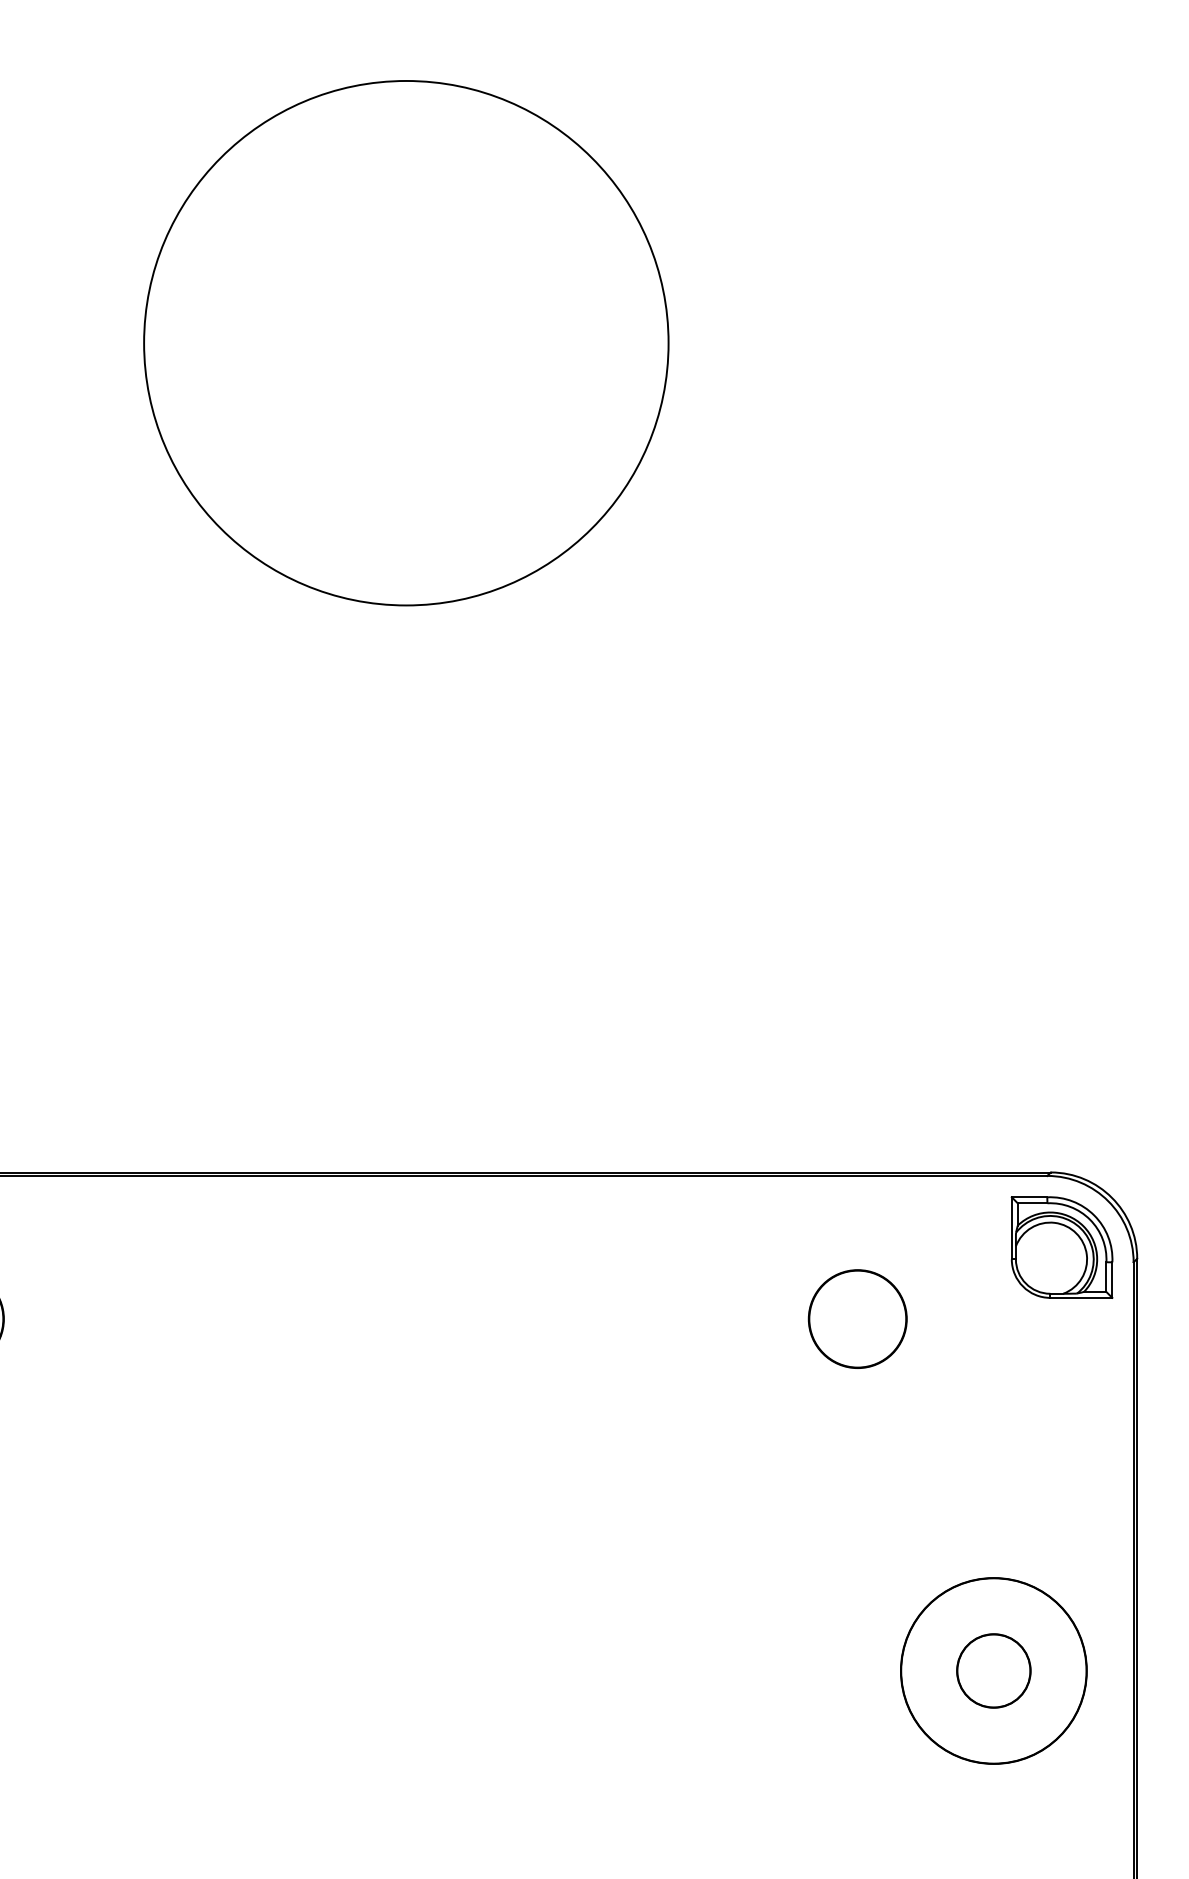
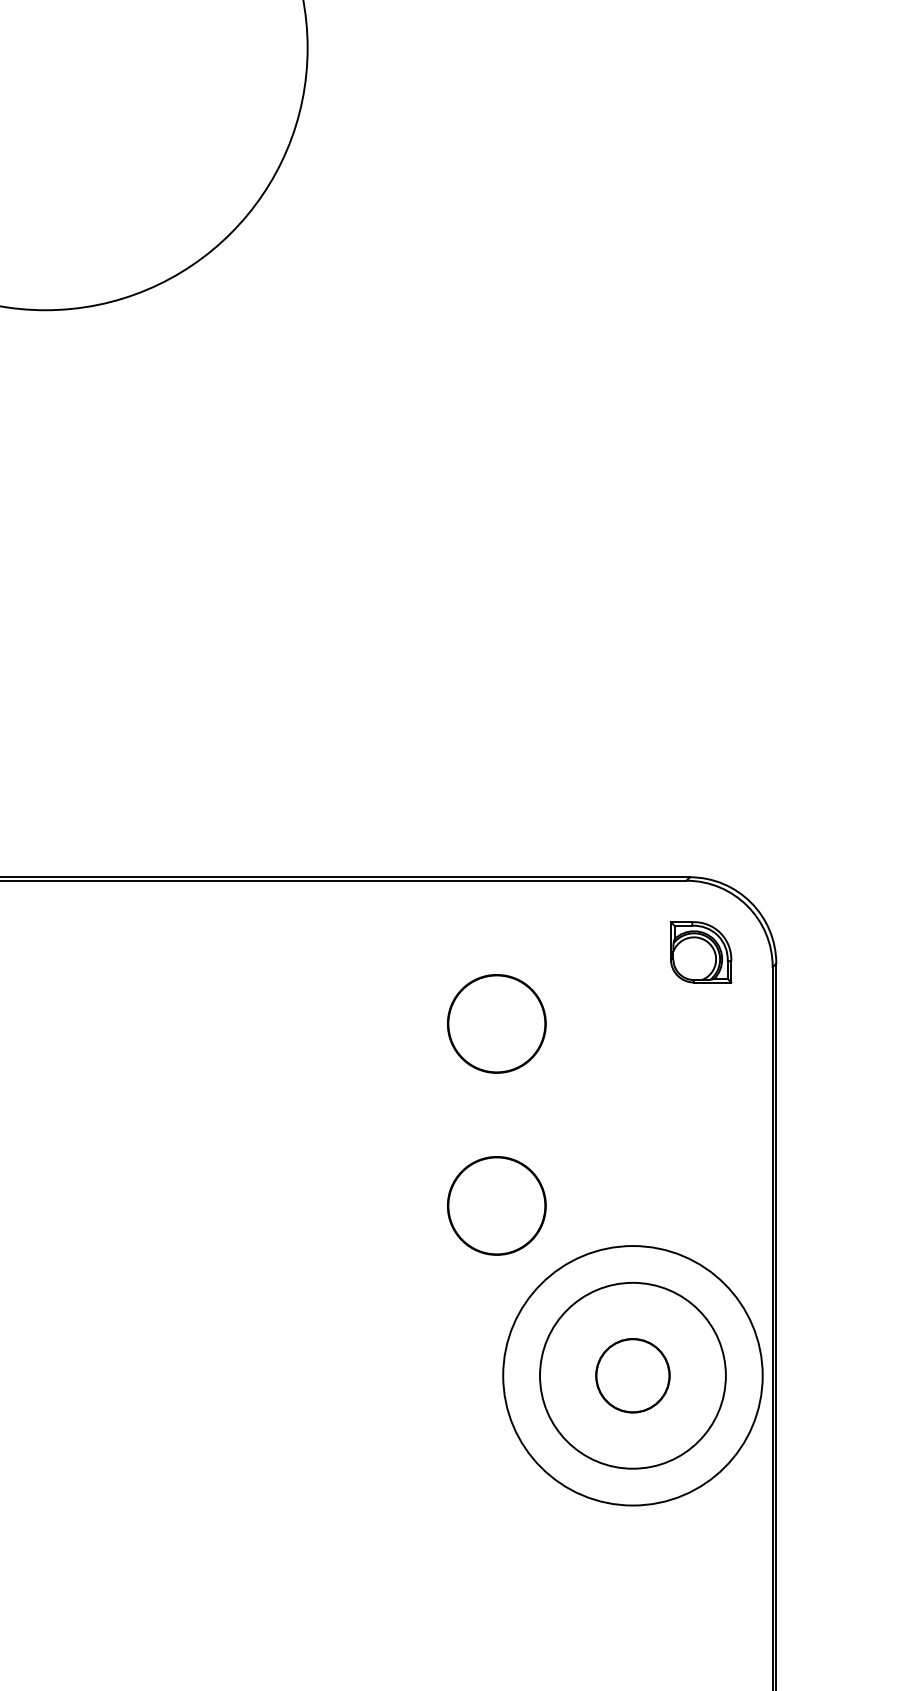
part: (1061, 1247) -> (700, 952), size x0.6
part: (857, 1500) -> (496, 1205), added
circle: (993, 1670) -> (632, 1375), size x1.4

